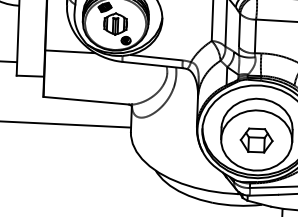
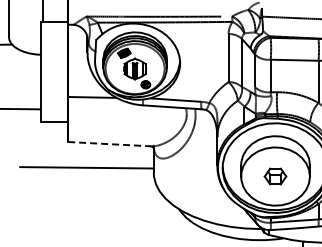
line: (87, 101) -> (110, 144), solid -> dashed
part: (256, 140) -> (275, 176), size x0.7

